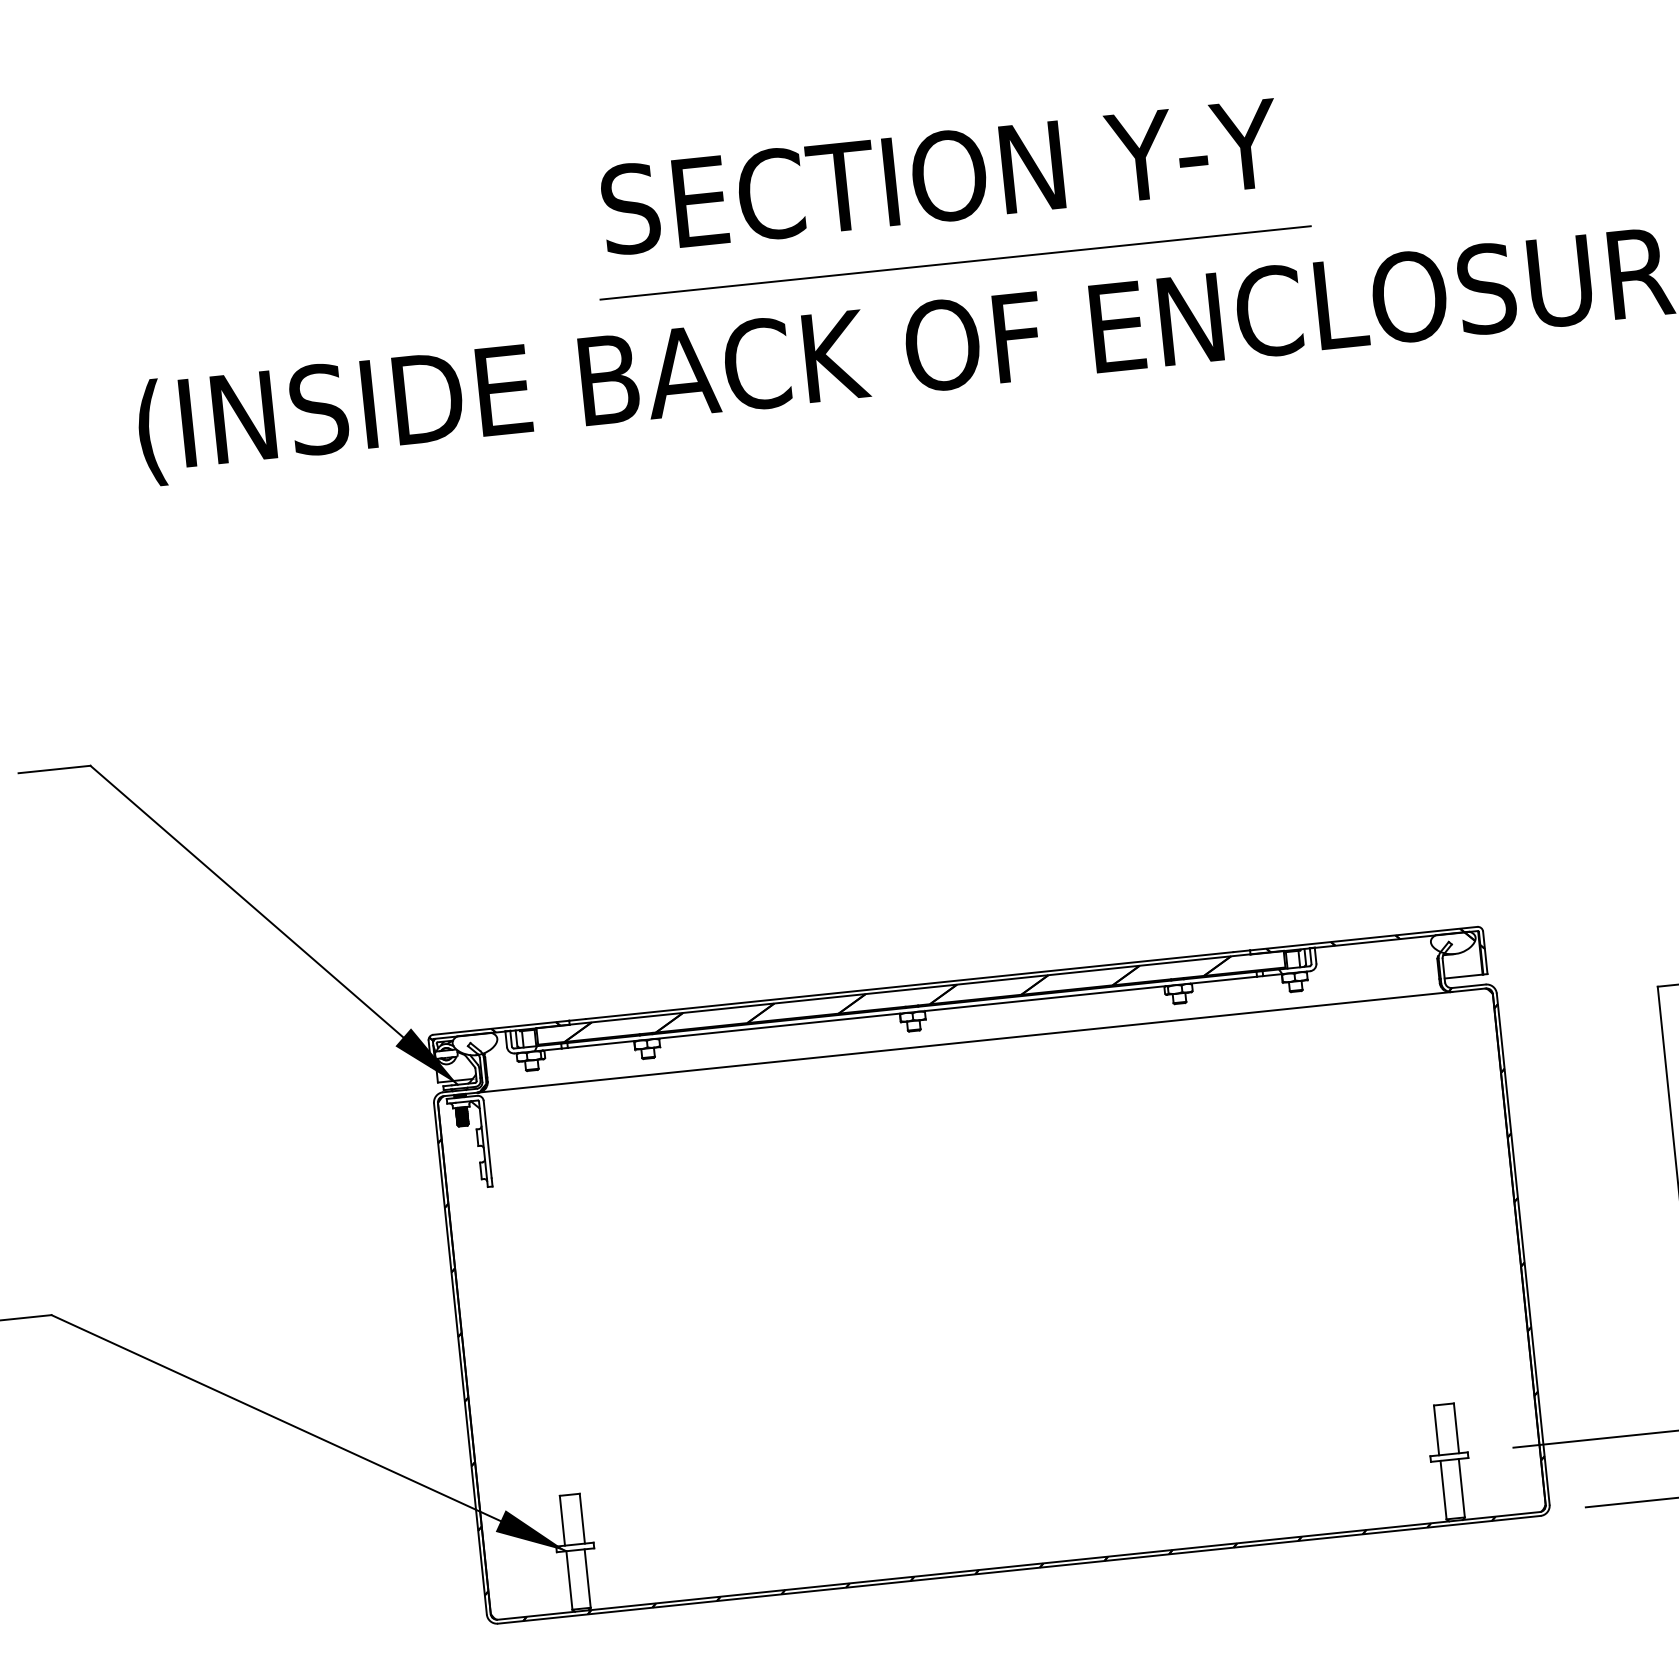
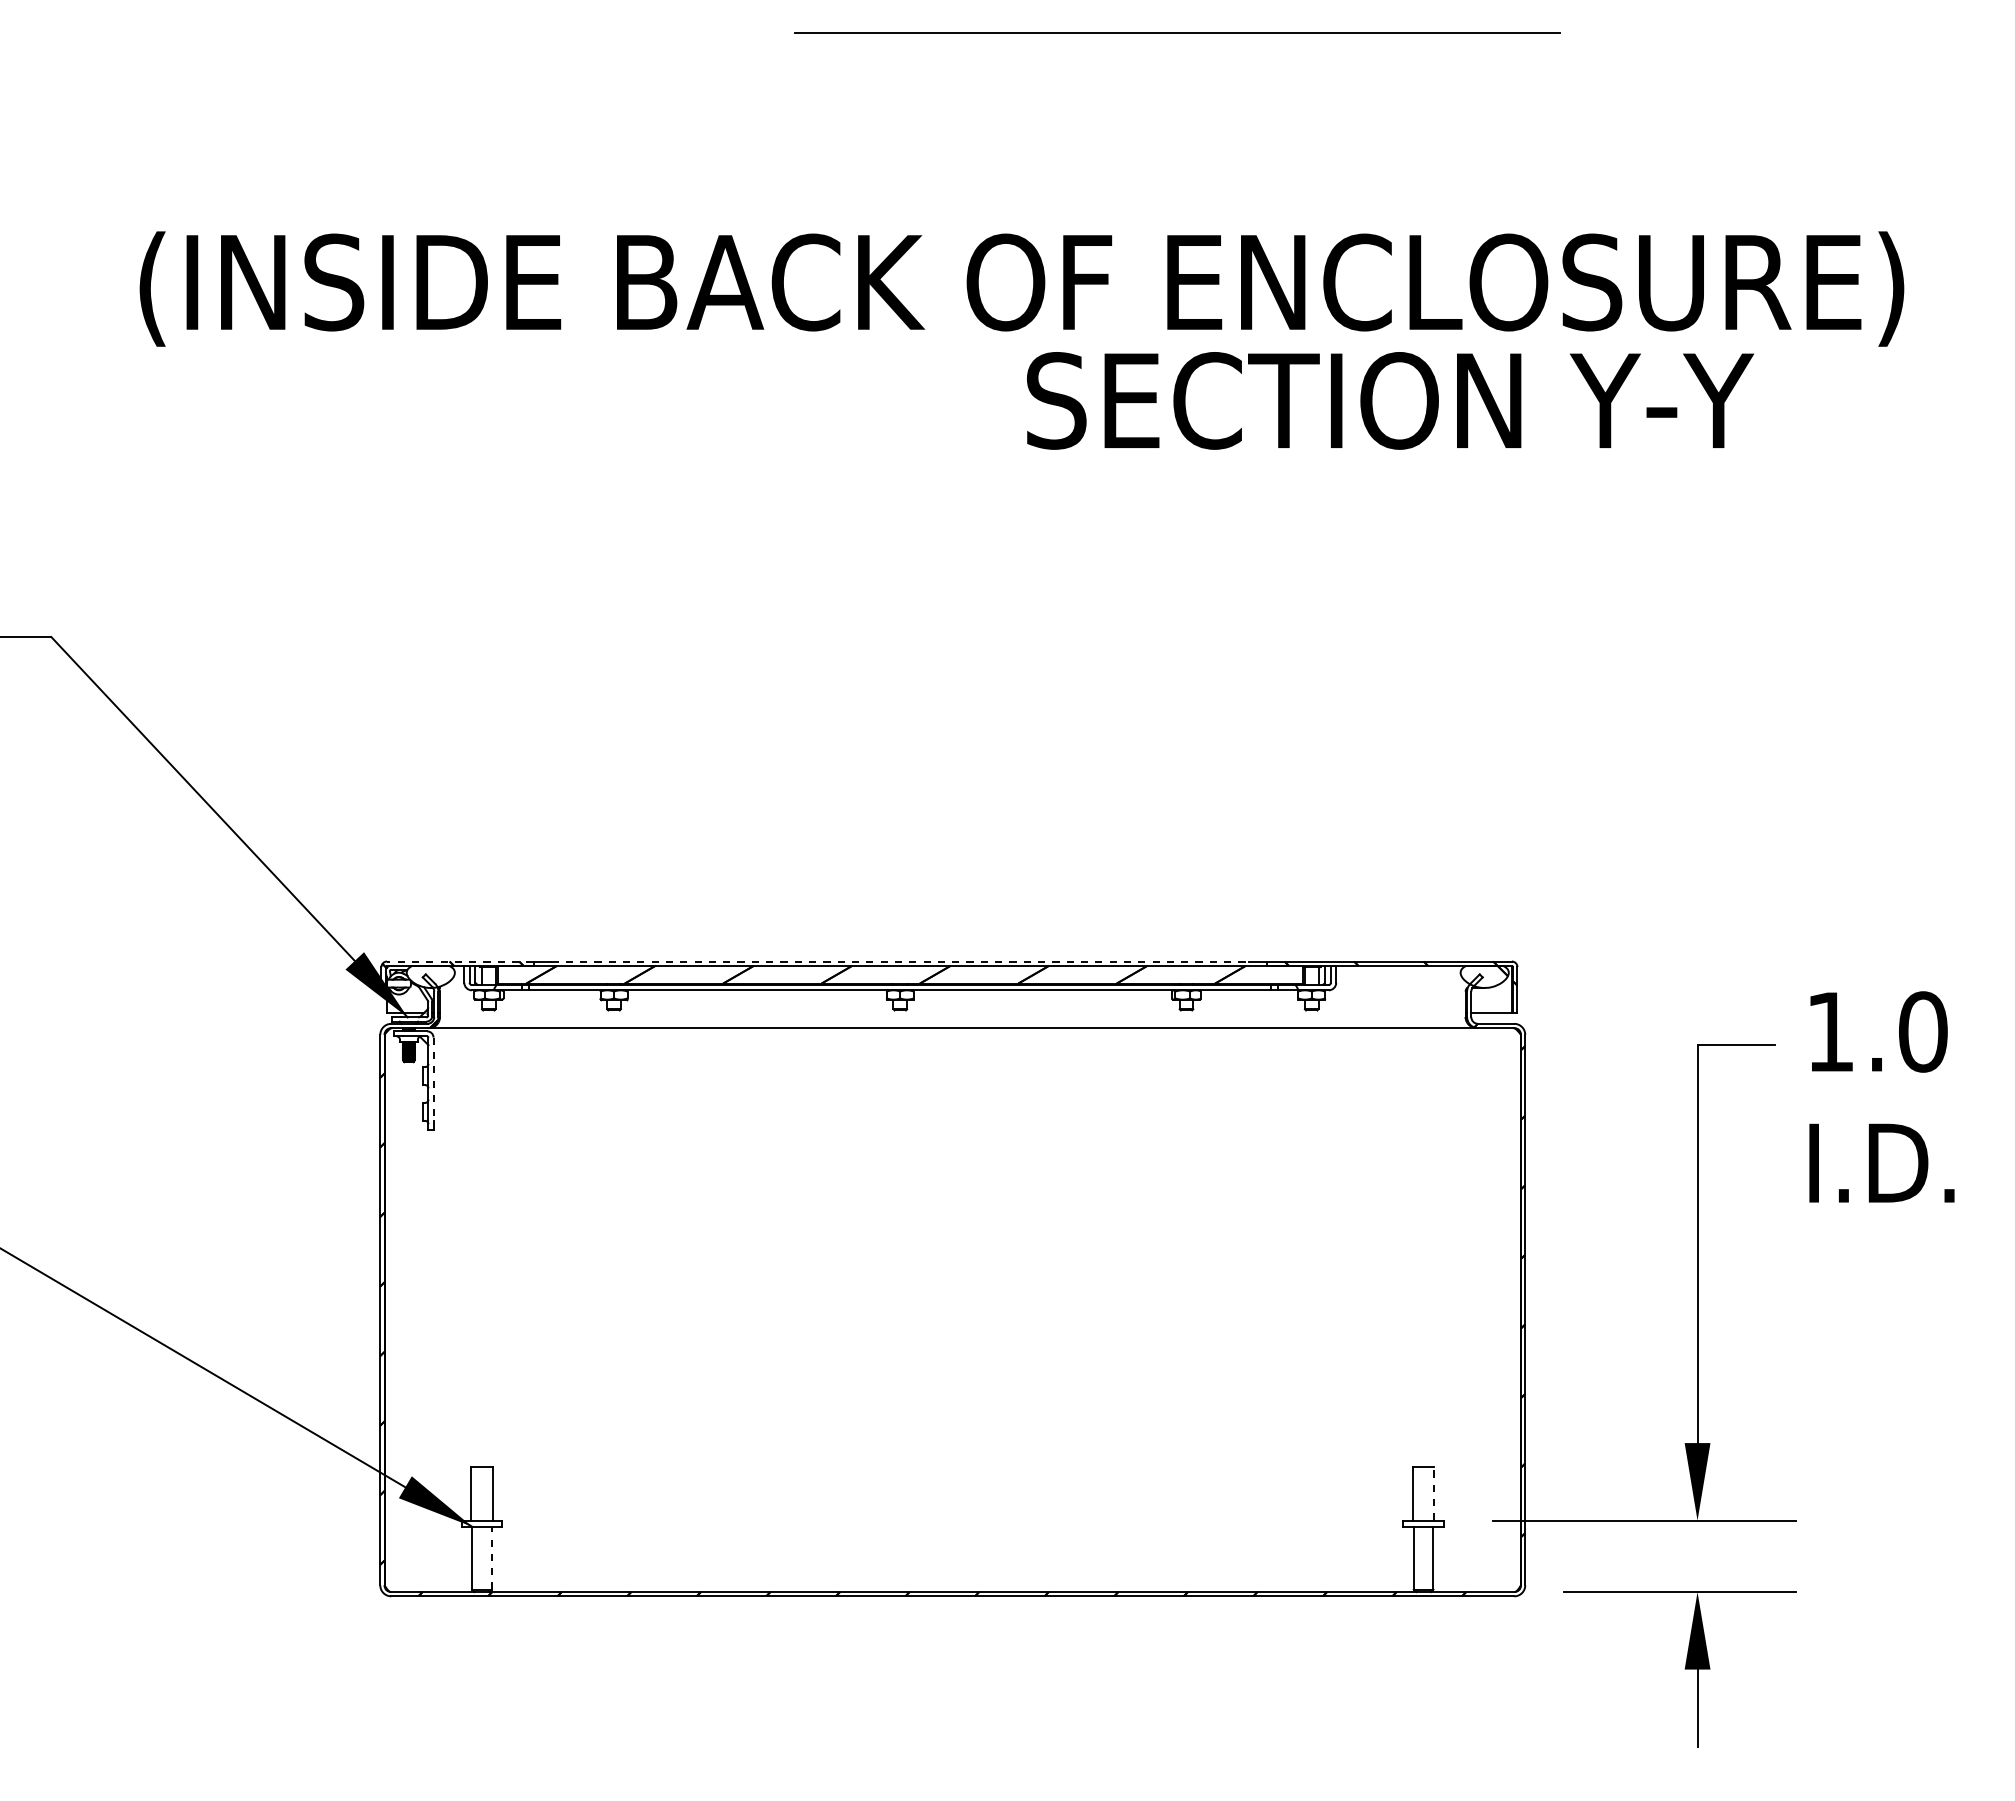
text: (940, 176) -> (1390, 400), moved
line: (955, 262) -> (1177, 32), moved
line: (909, 985) -> (900, 961), solid -> dashed
line: (500, 1027) -> (459, 961), solid -> dashed
line: (487, 1139) -> (433, 1079), solid -> dashed
line: (1456, 1428) -> (1434, 1493), solid -> dashed
line: (587, 1578) -> (491, 1557), solid -> dashed

